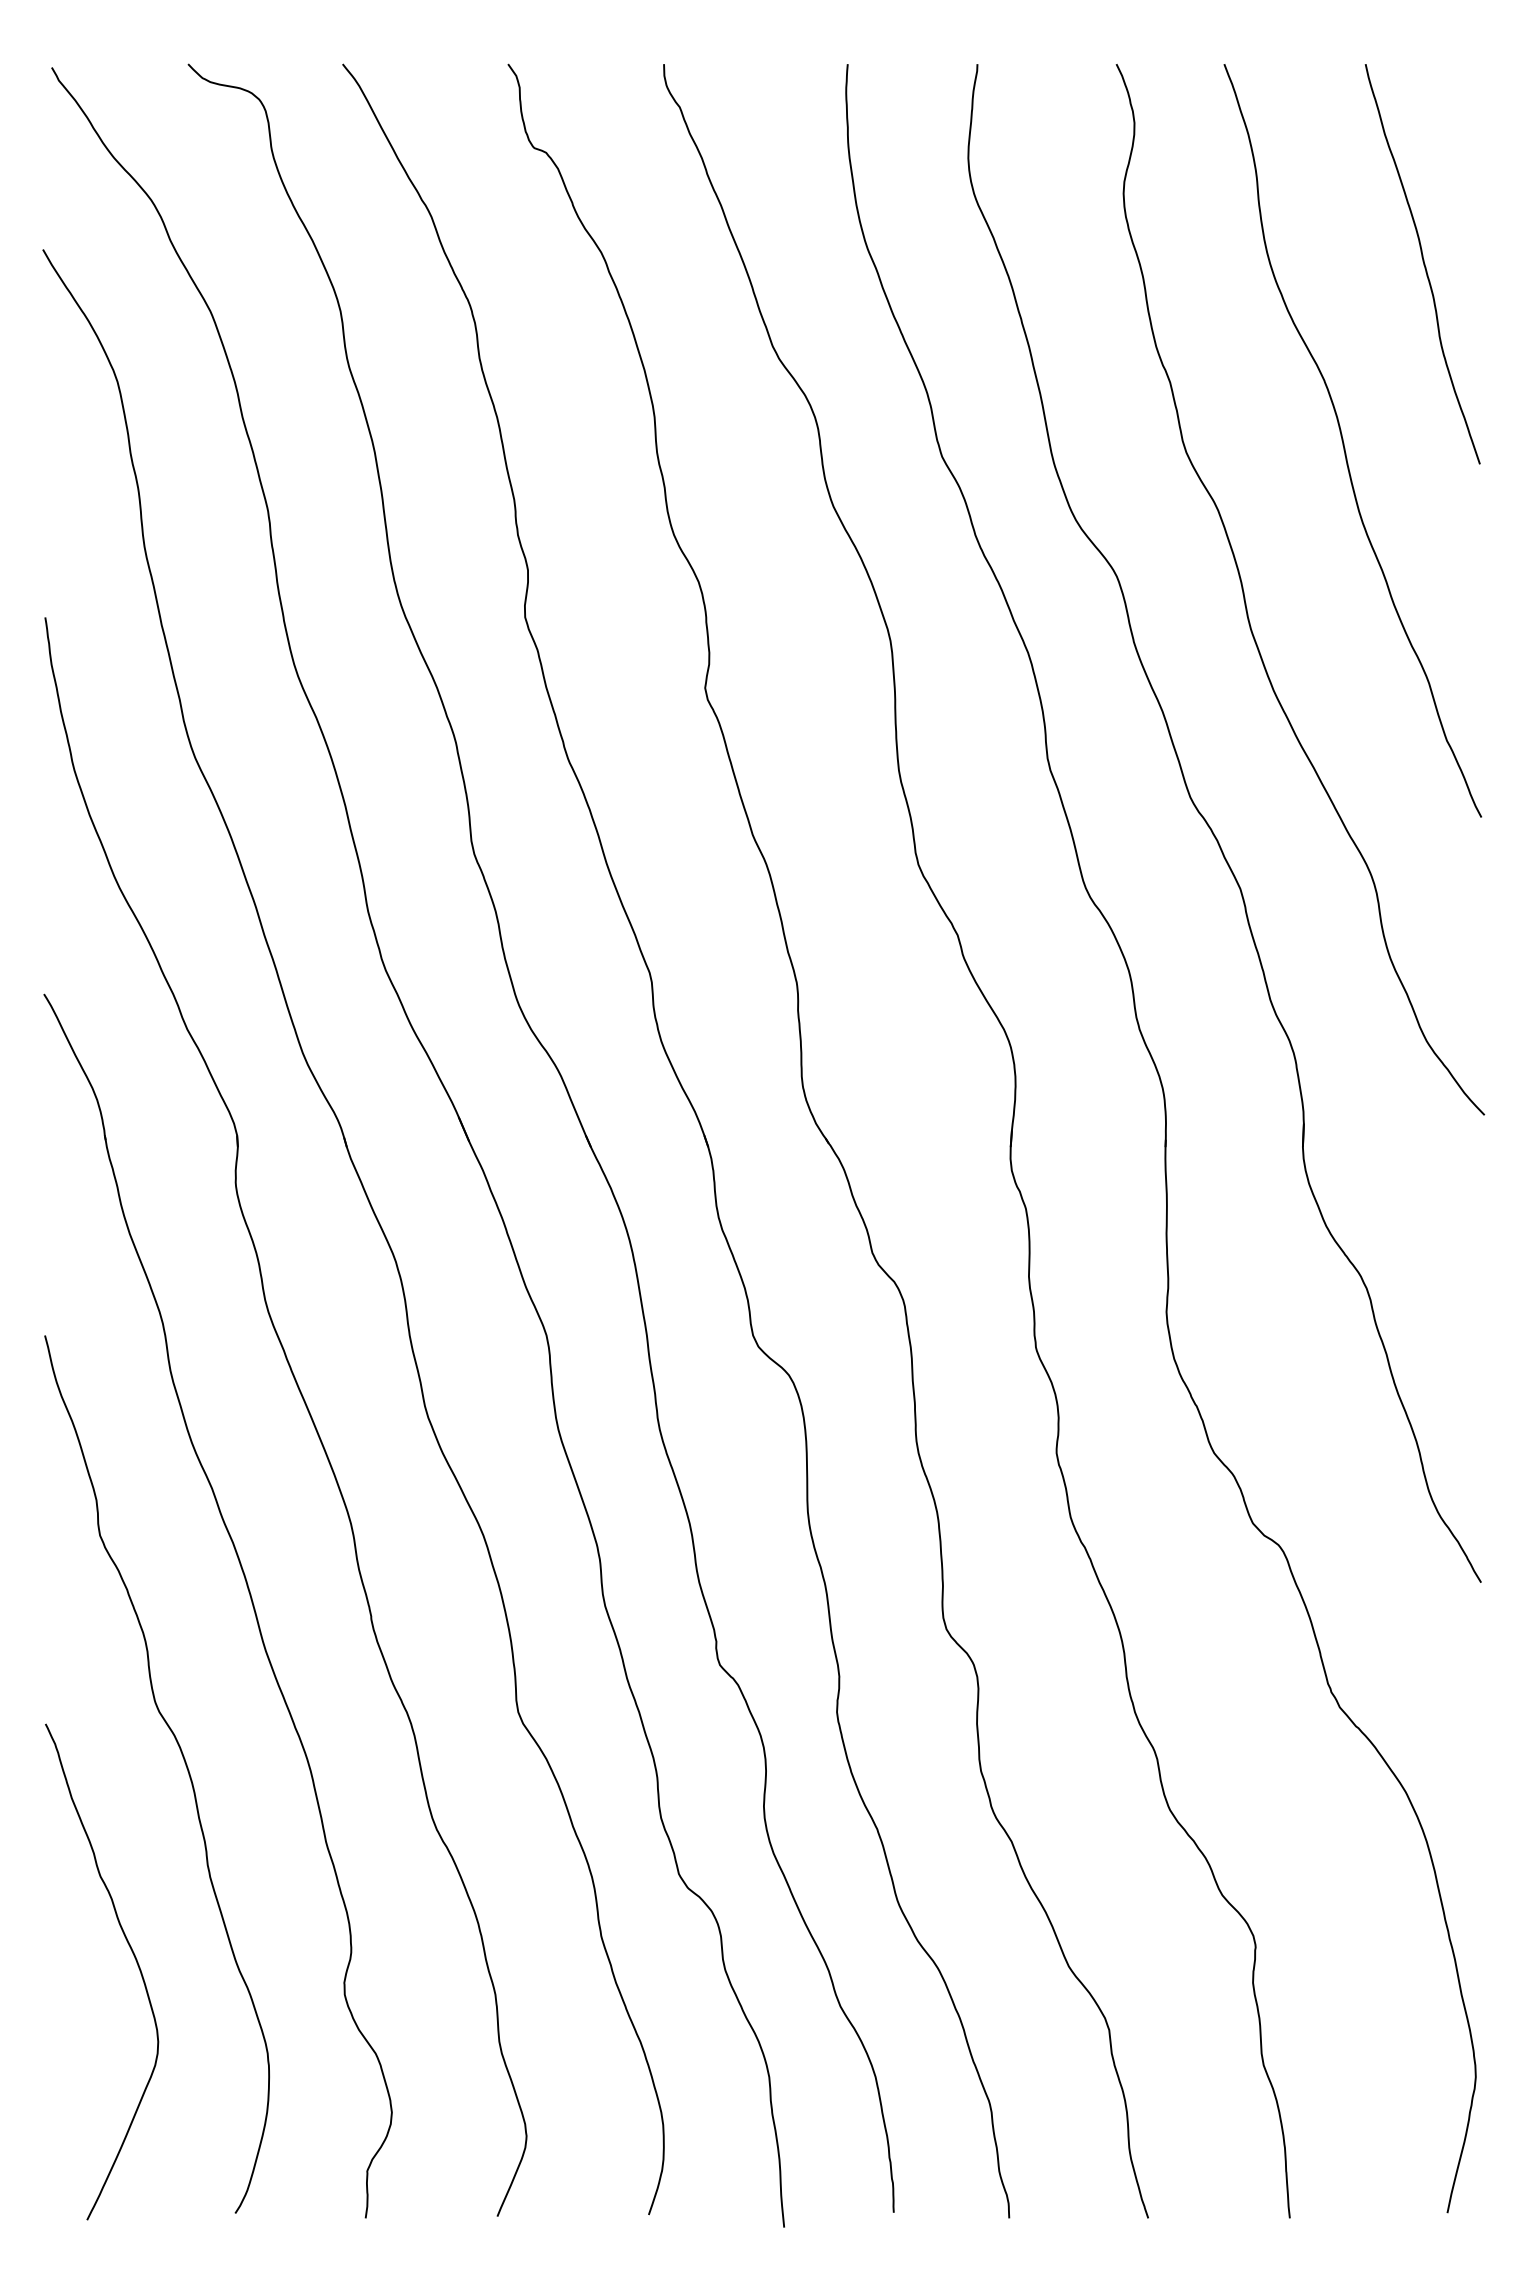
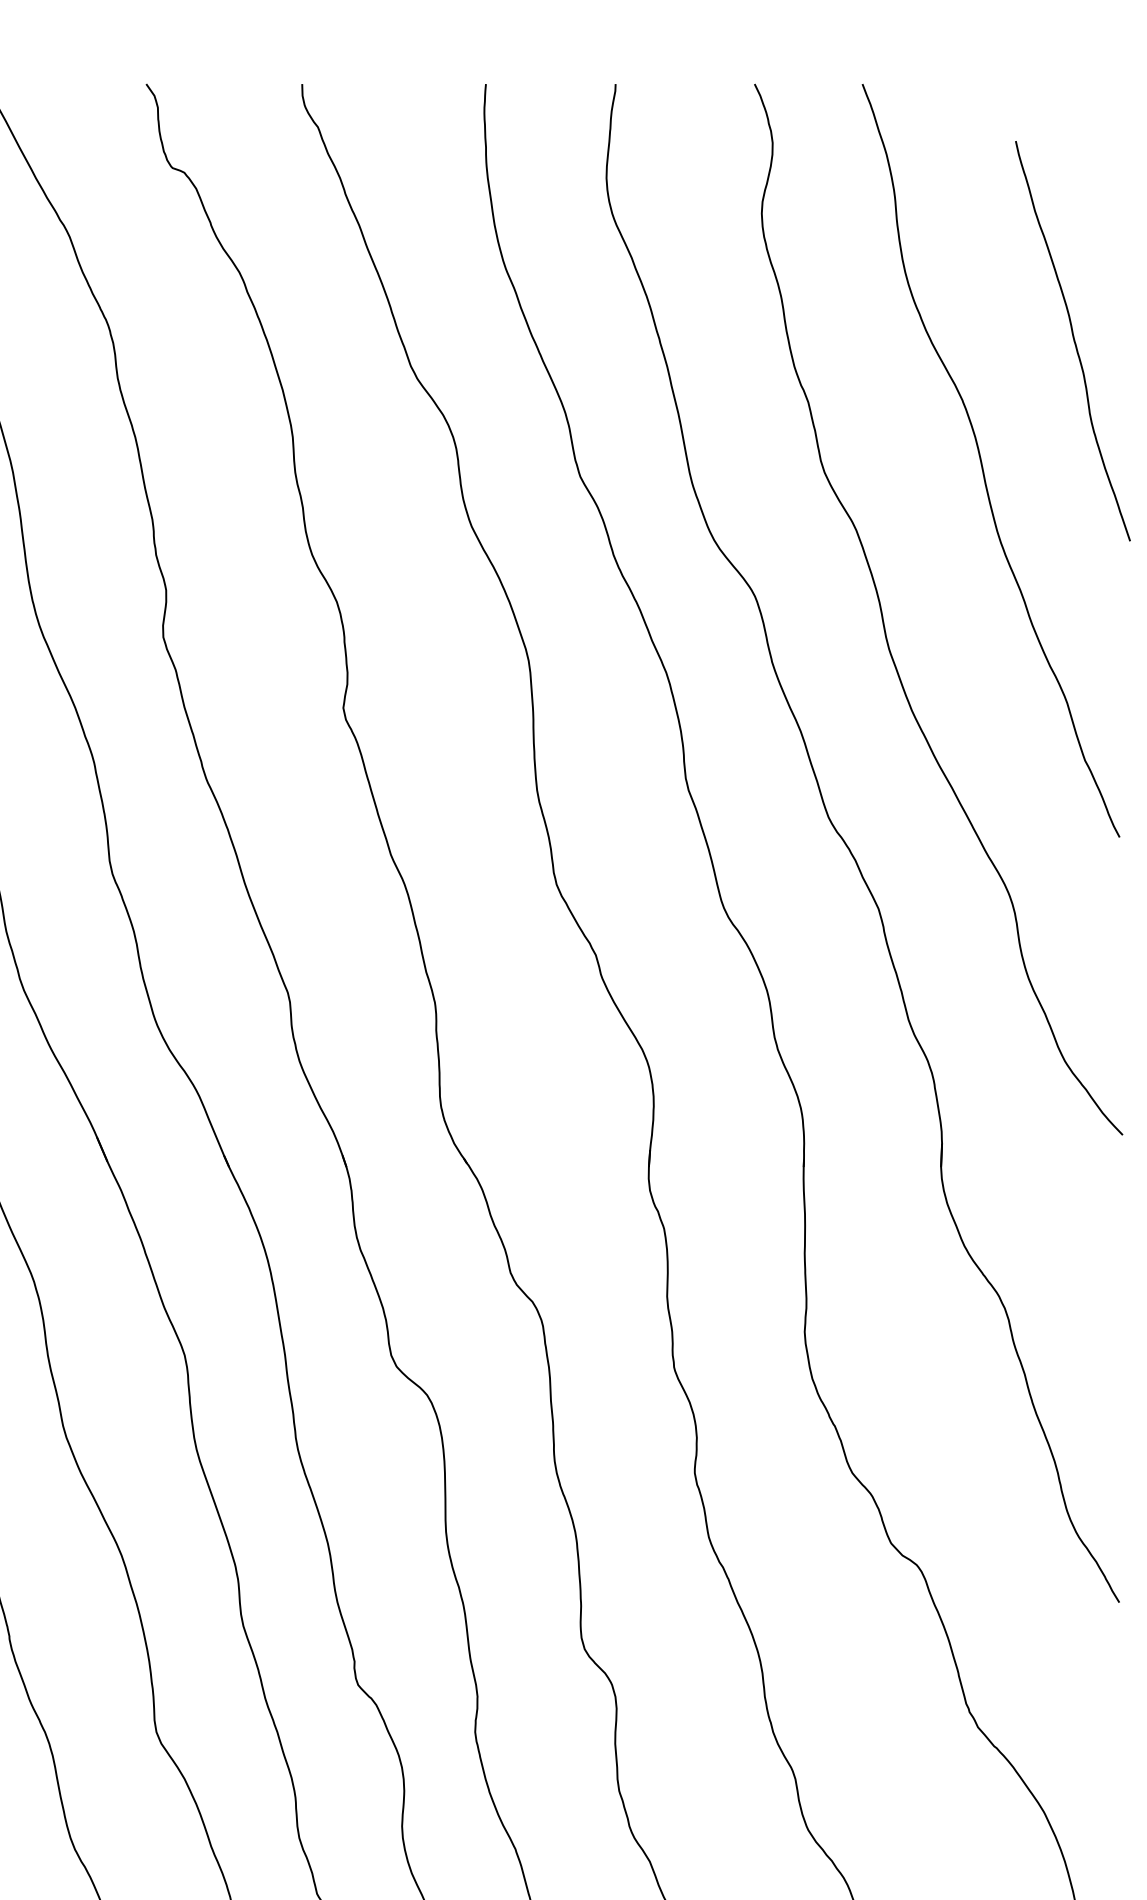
curve: (1423, 264) -> (1073, 341), moved

